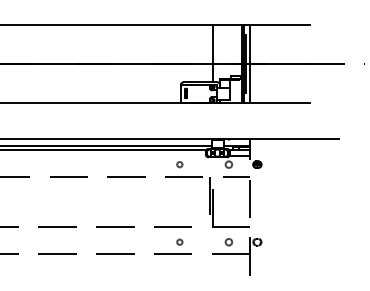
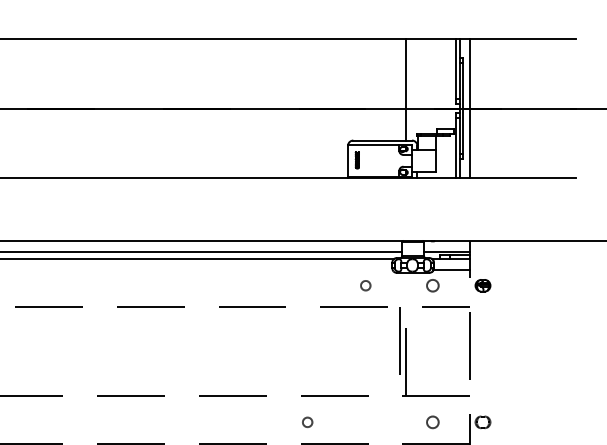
circle: (179, 164) -> (365, 285), moved
circle: (179, 241) -> (307, 421), moved

